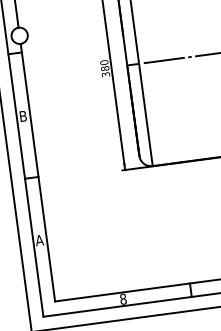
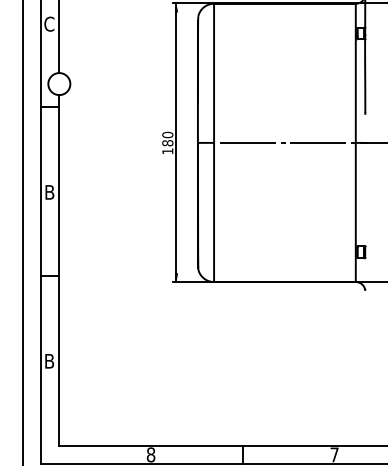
text: (105, 74) -> (167, 151), 380 -> 180
text: (38, 240) -> (48, 361), A -> B

